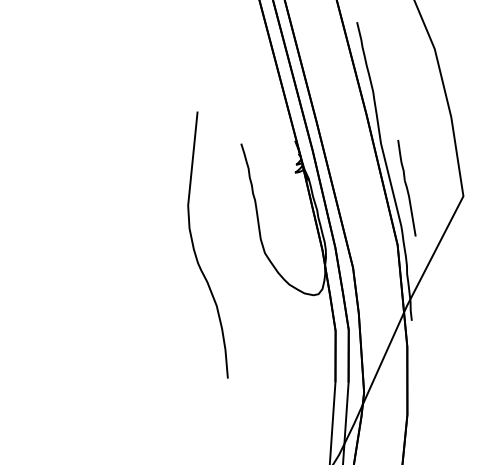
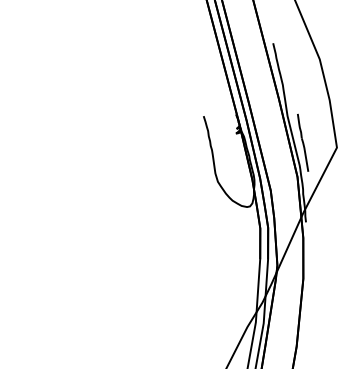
curve: (195, 249) -> (176, 179), removed

